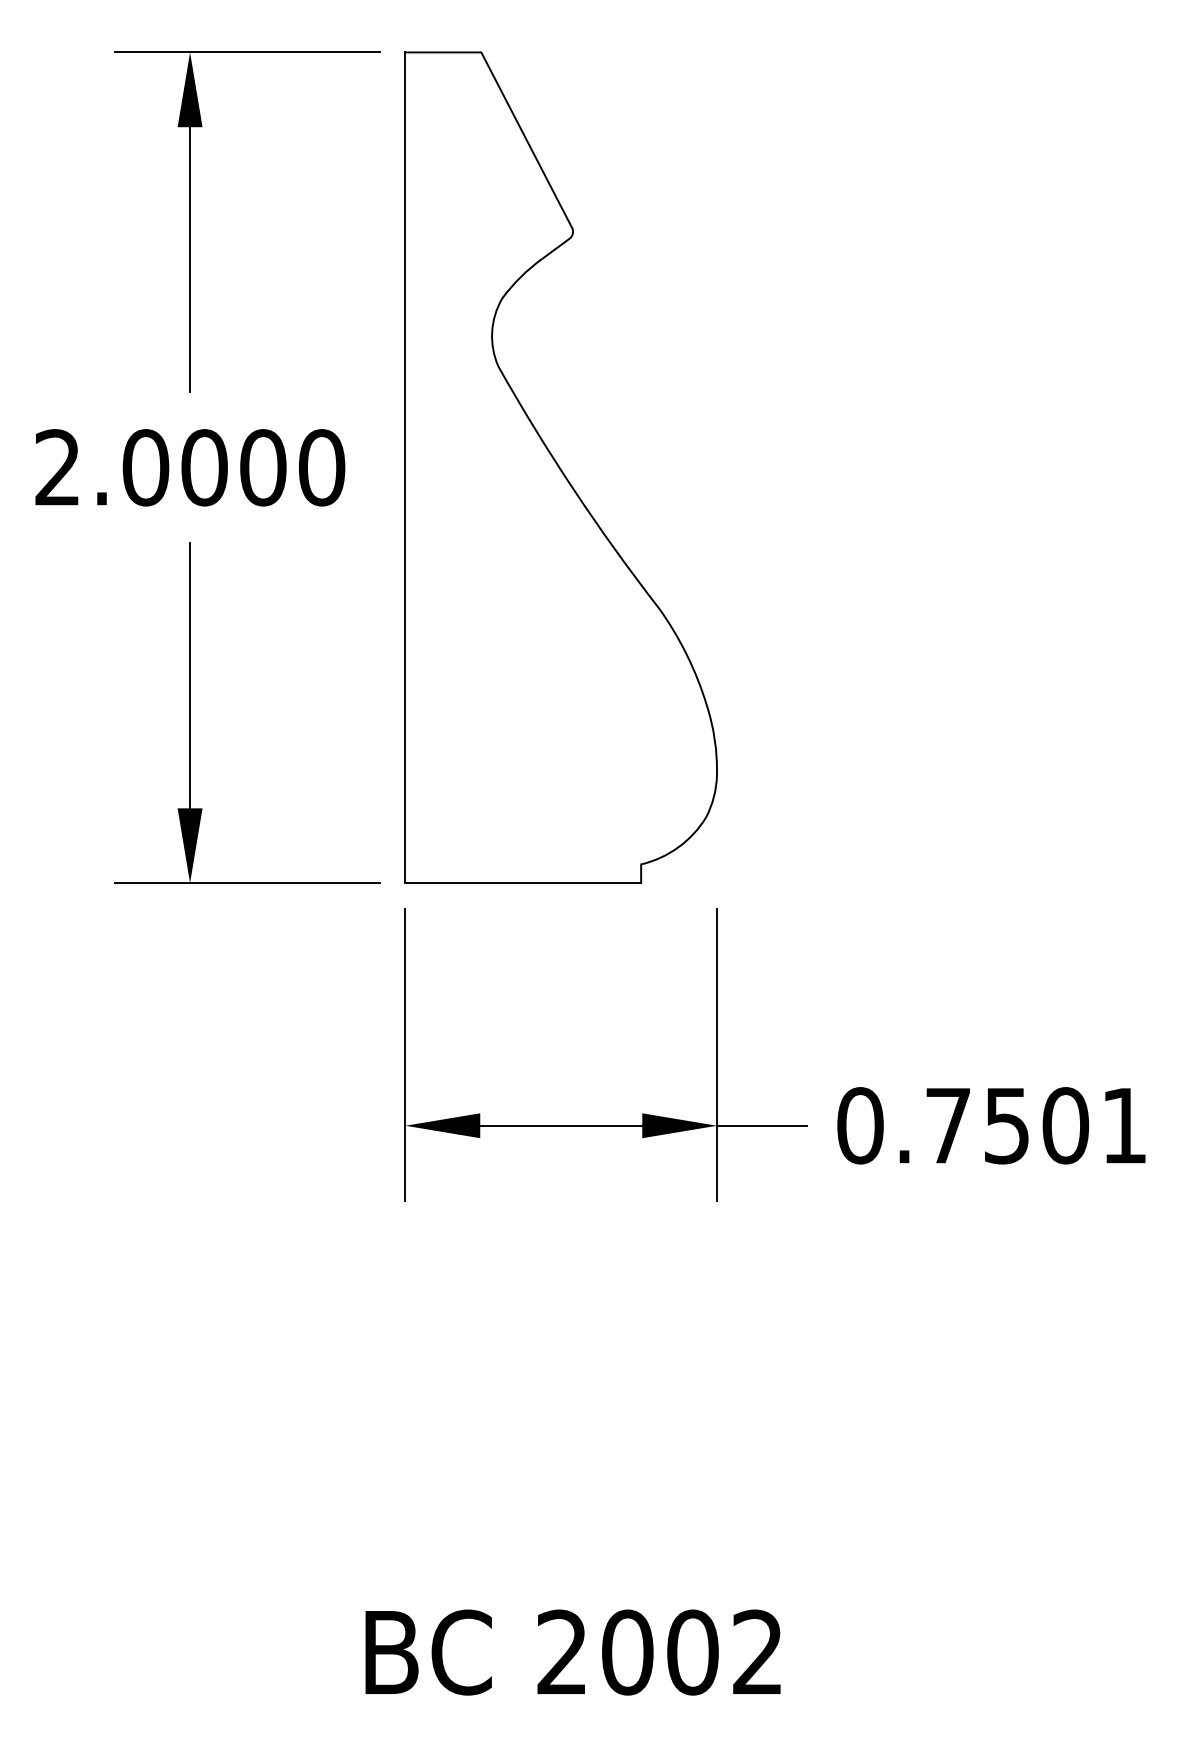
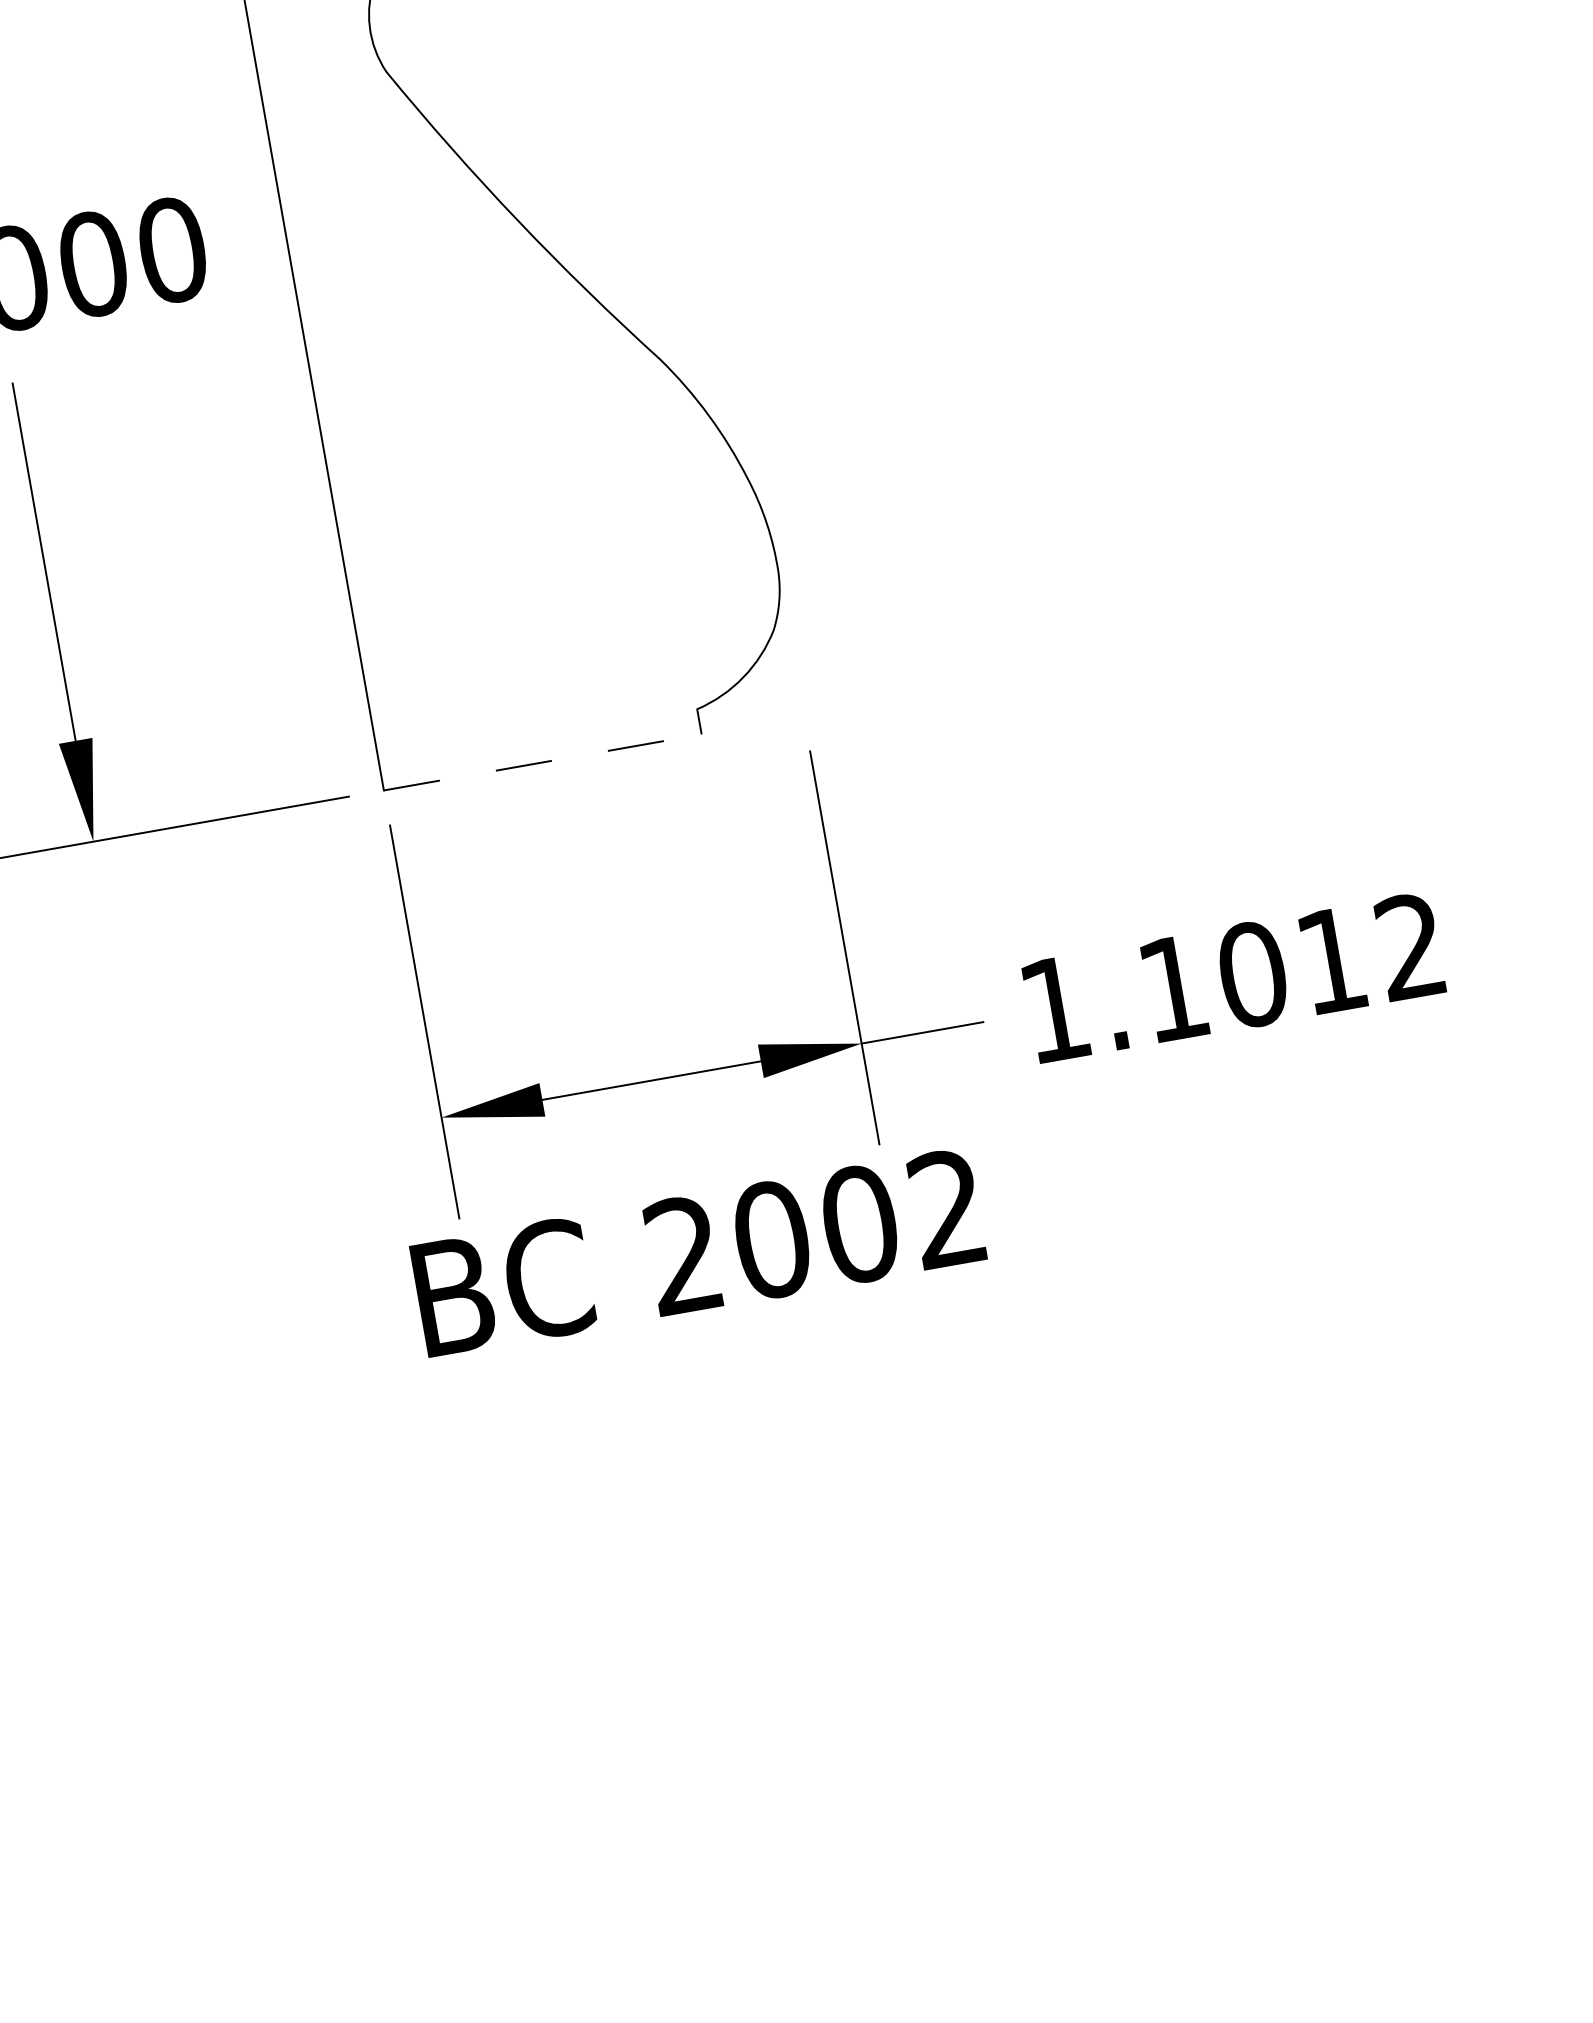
line: (523, 883) -> (543, 762), solid -> dashed
text: (991, 1125) -> (1231, 977), 0.7501 -> 1.1012
text: (572, 1652) -> (697, 1252), moved

